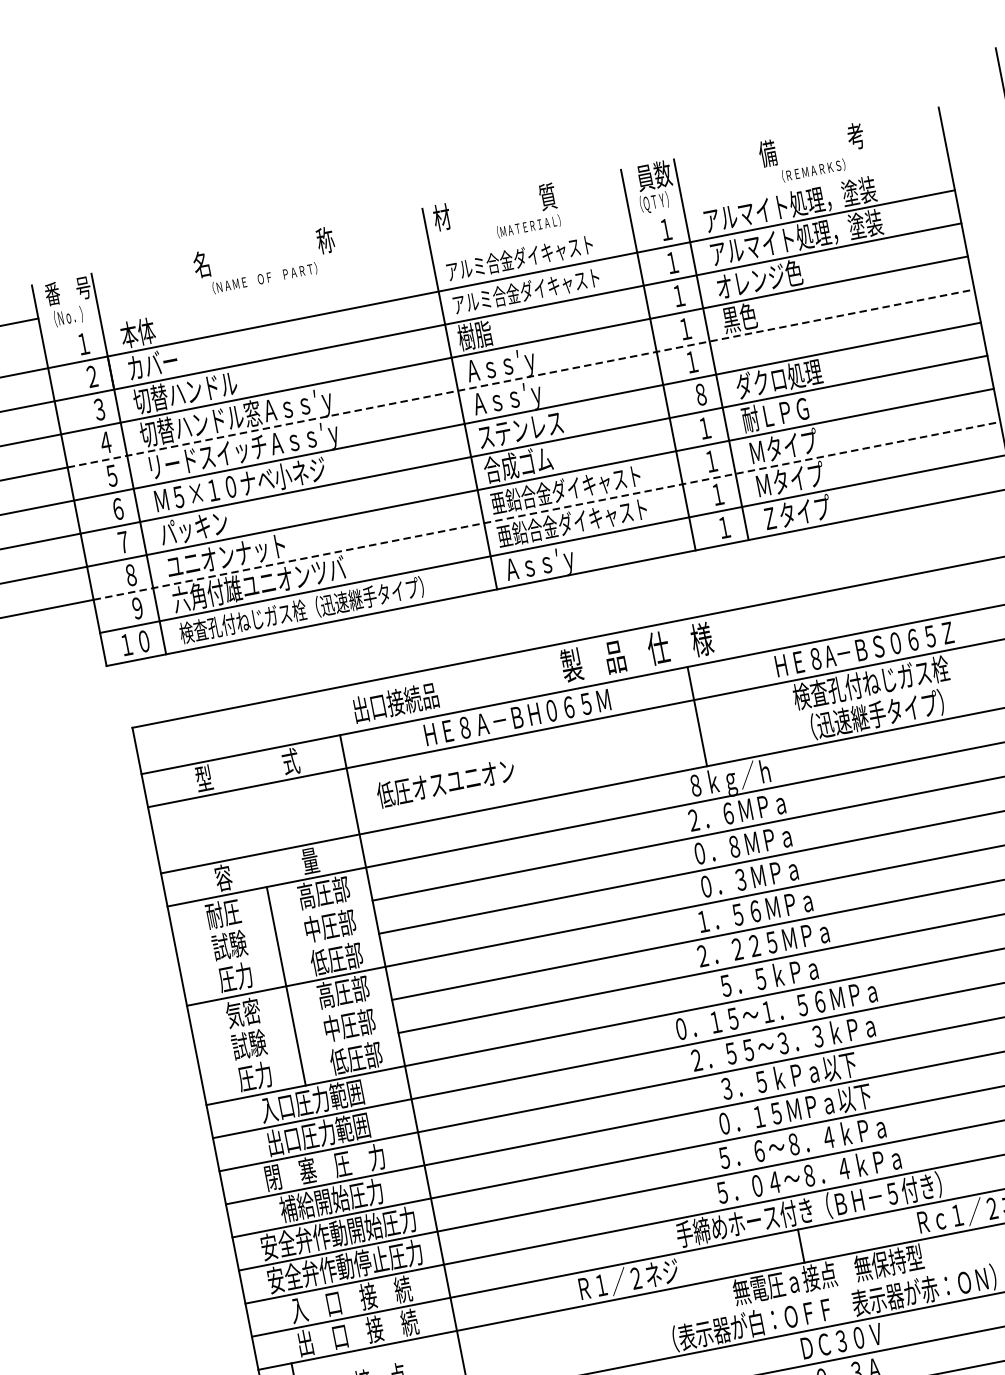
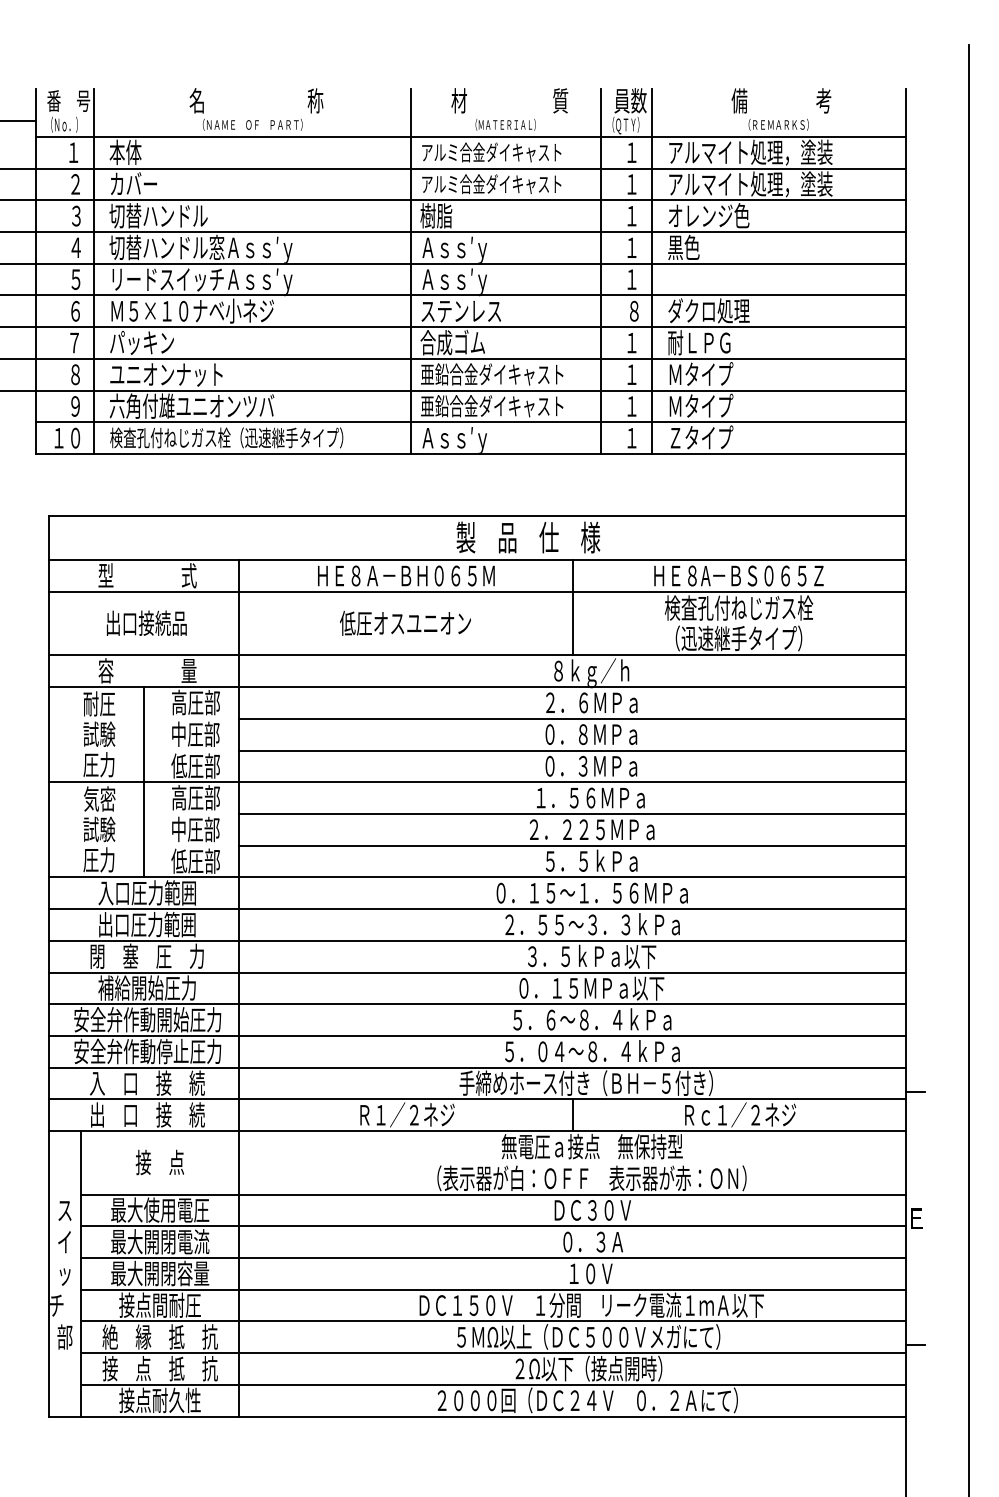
text: (494, 206) -> (509, 100), moved
line: (494, 245) -> (470, 136), added
line: (521, 378) -> (471, 263), dashed -> solid
line: (547, 510) -> (471, 390), dashed -> solid
text: (395, 701) -> (146, 622), moved
text: (445, 782) -> (405, 623), moved

